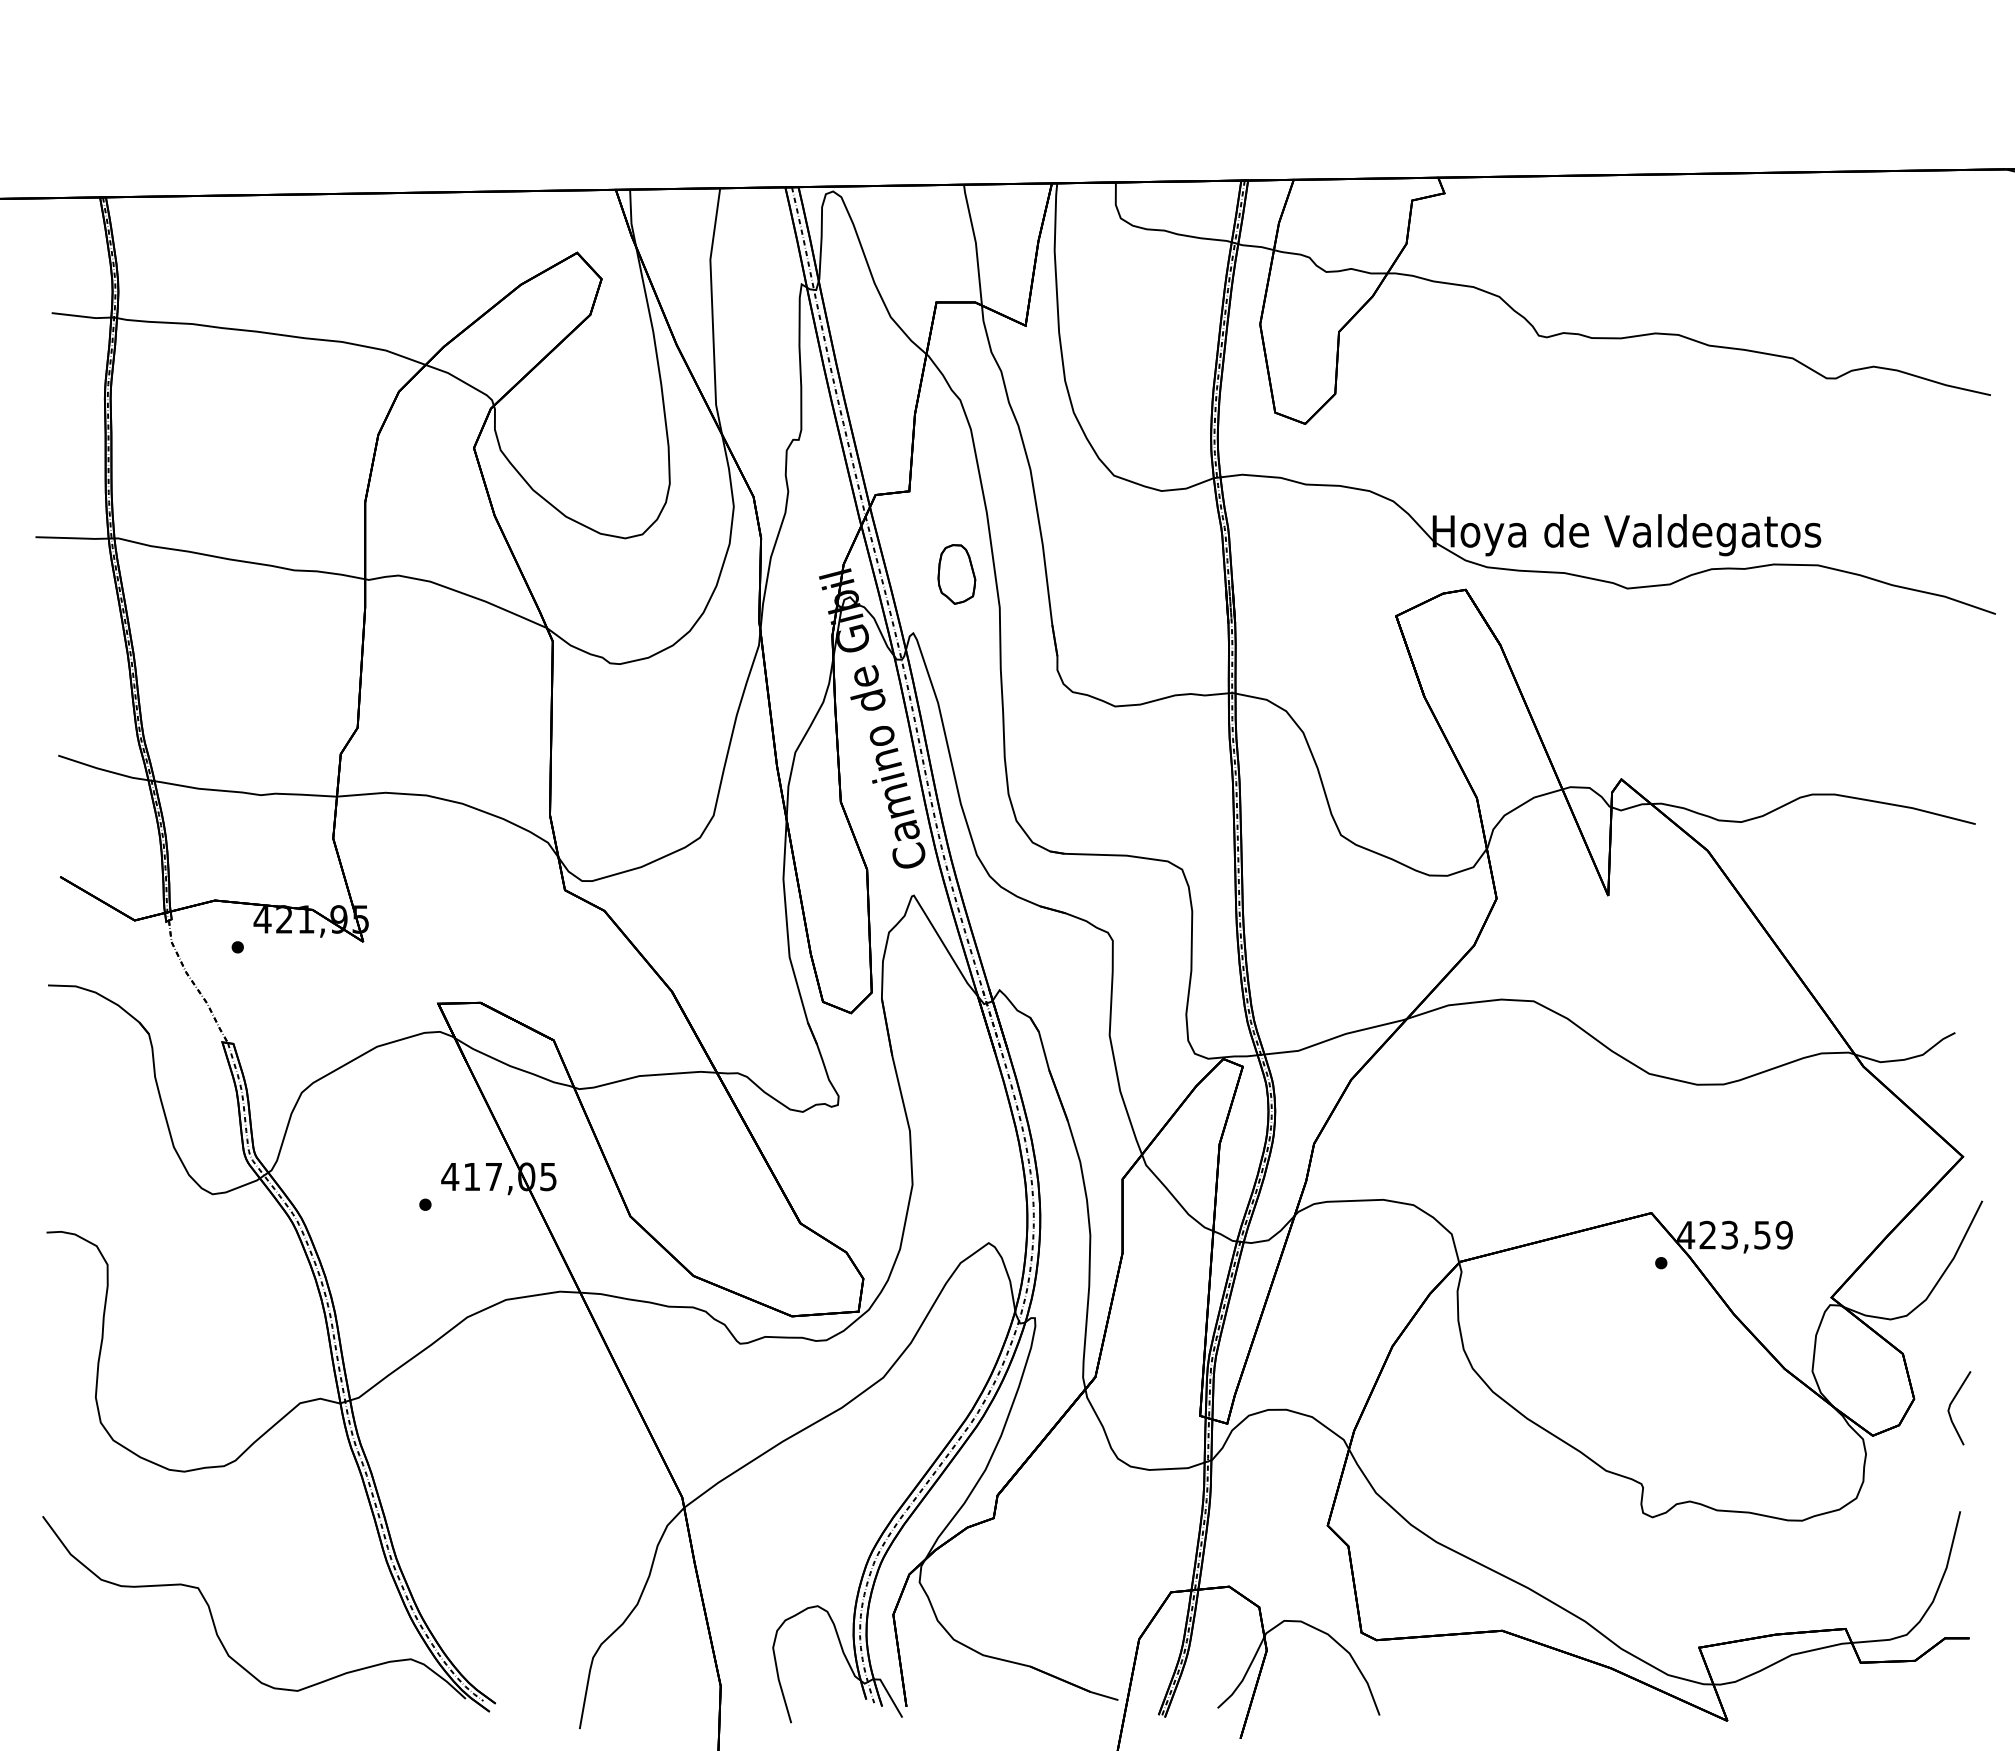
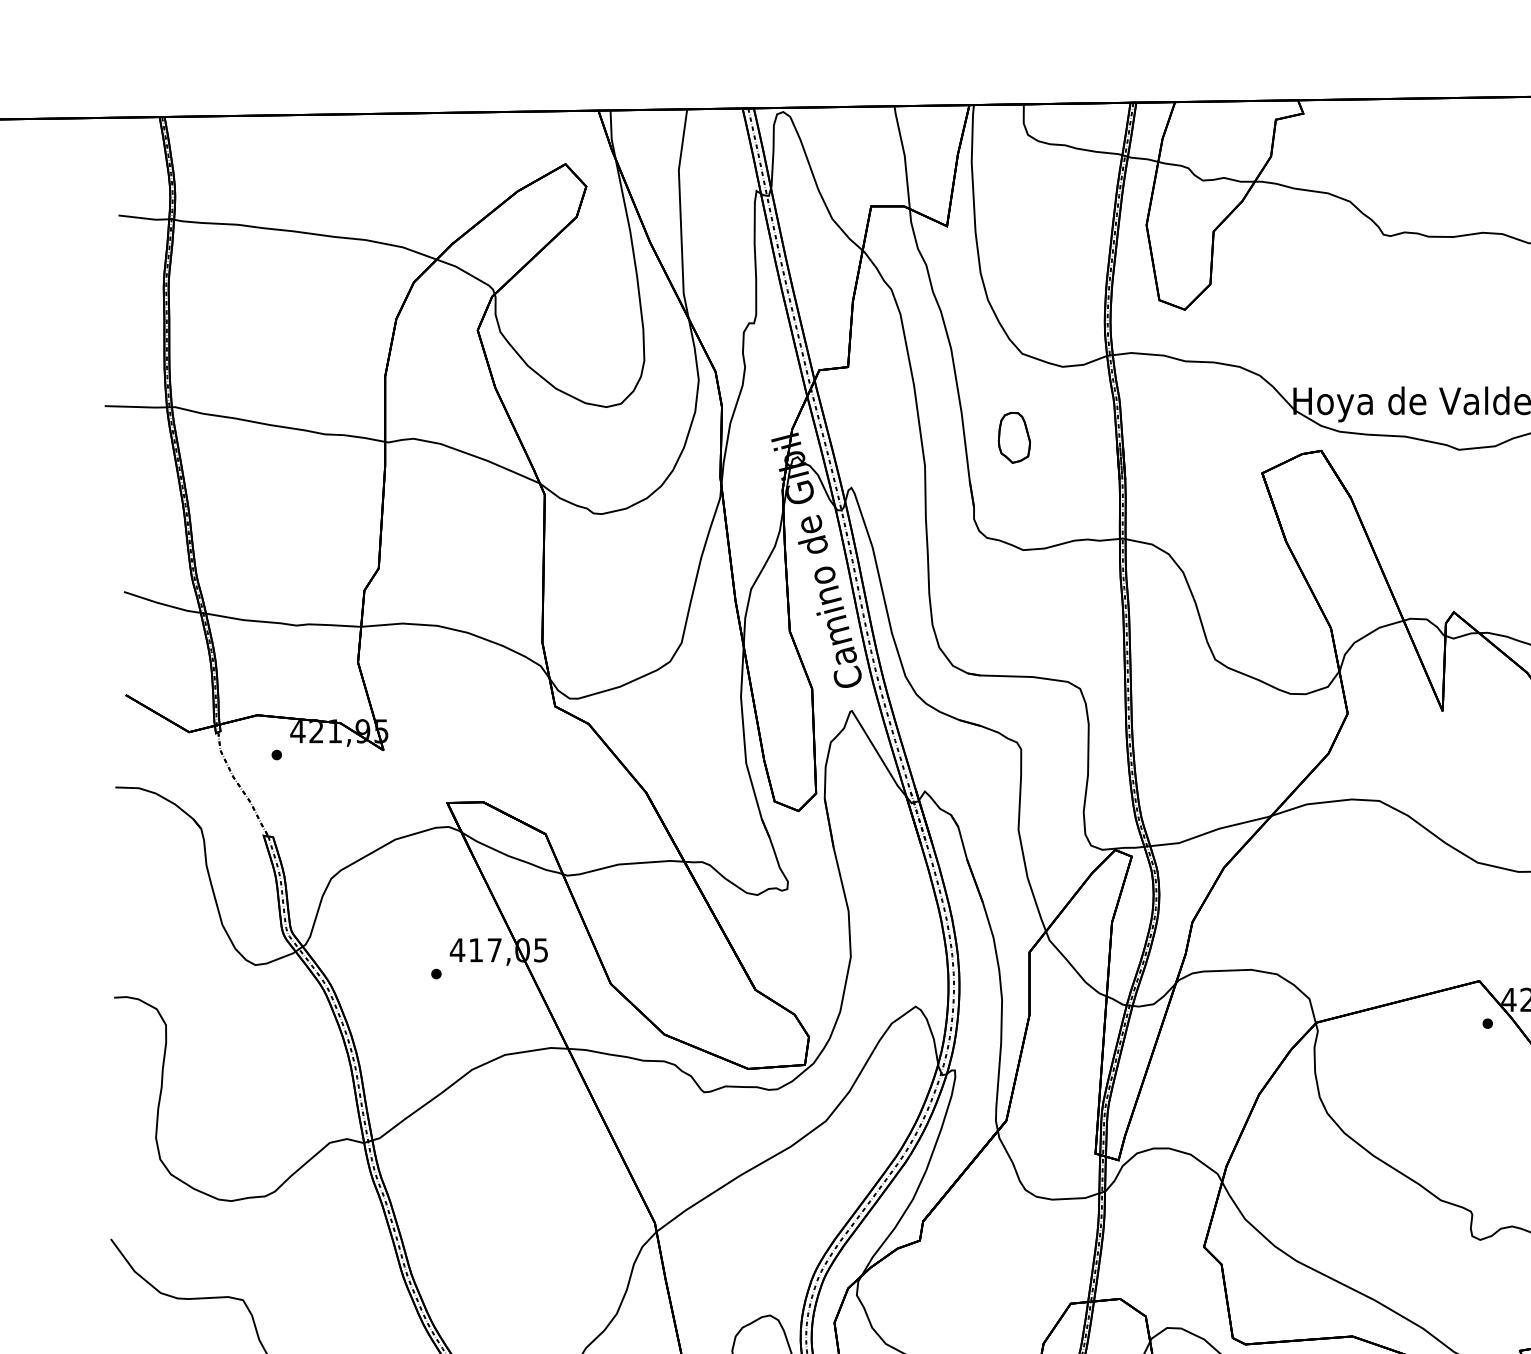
part: (956, 574) -> (1014, 437), moved

